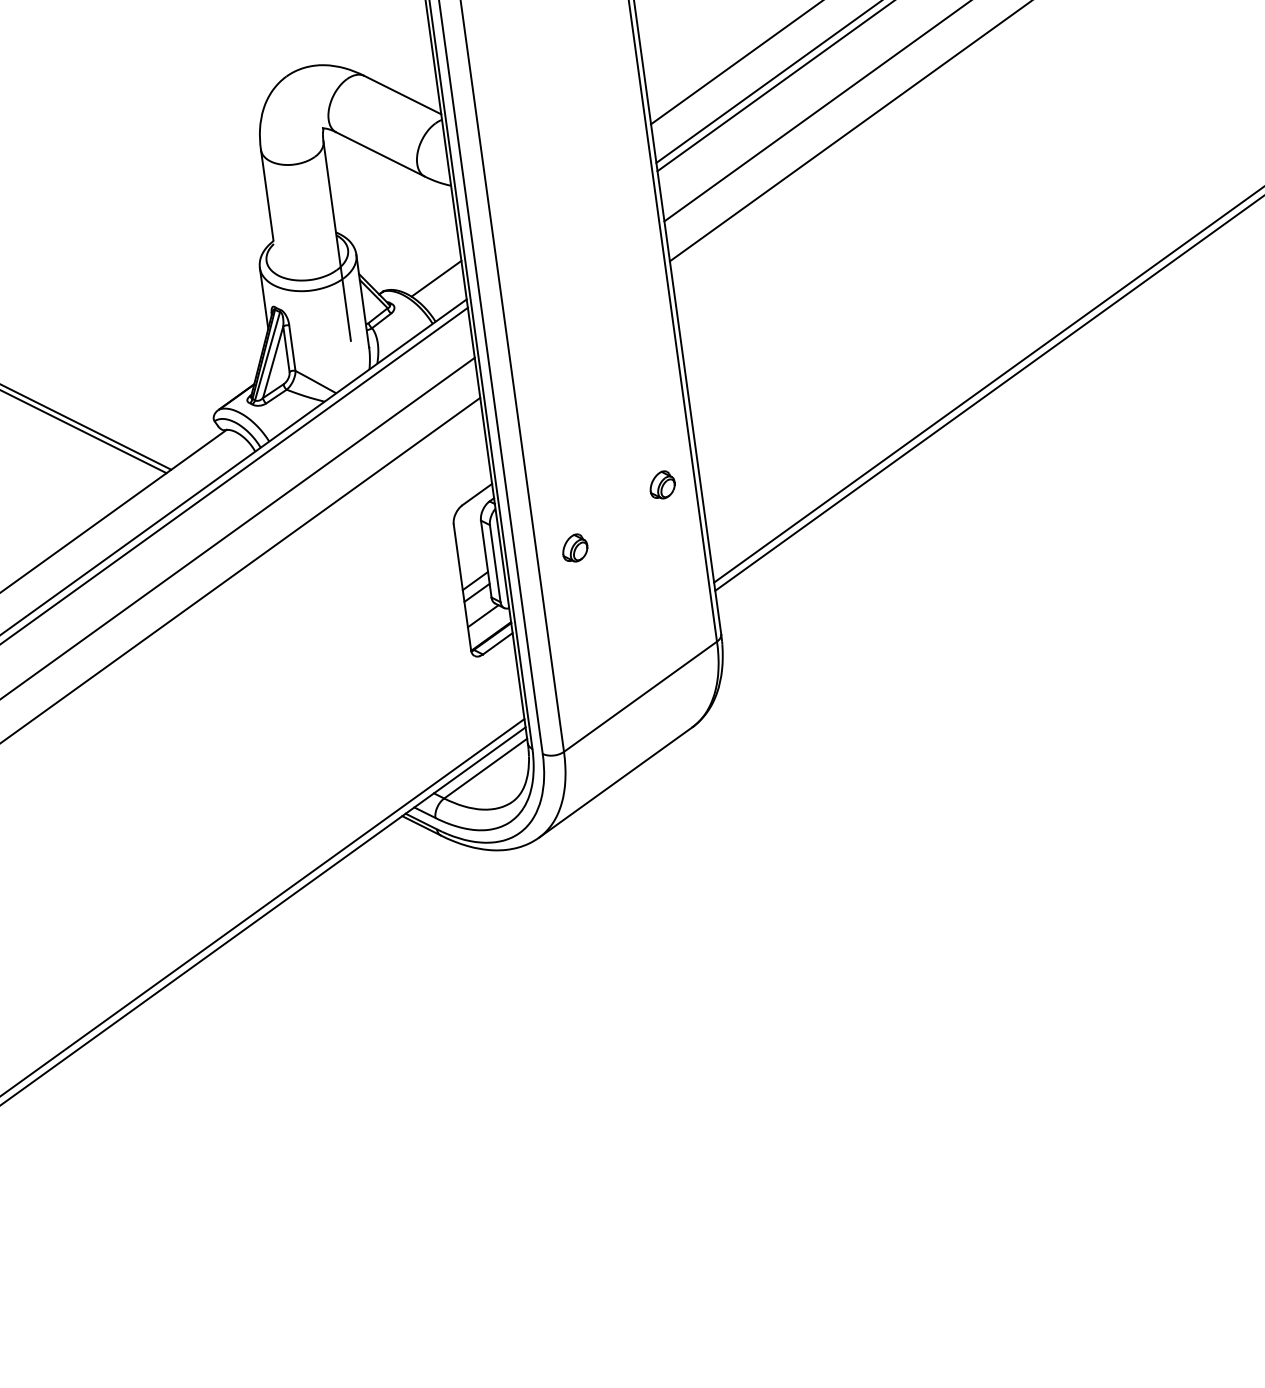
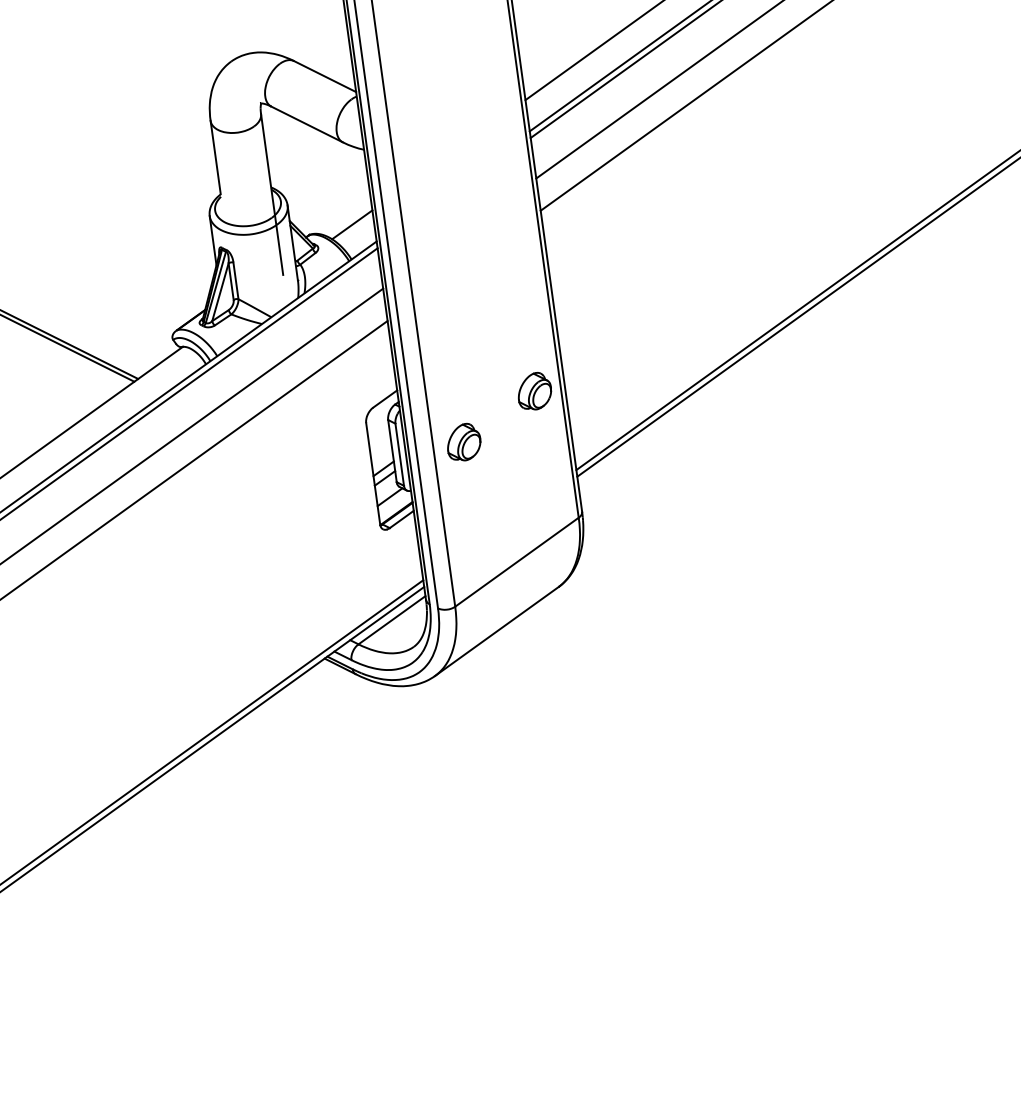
part: (662, 484) -> (534, 390), size x1.67
part: (575, 547) -> (464, 441), size x1.67

